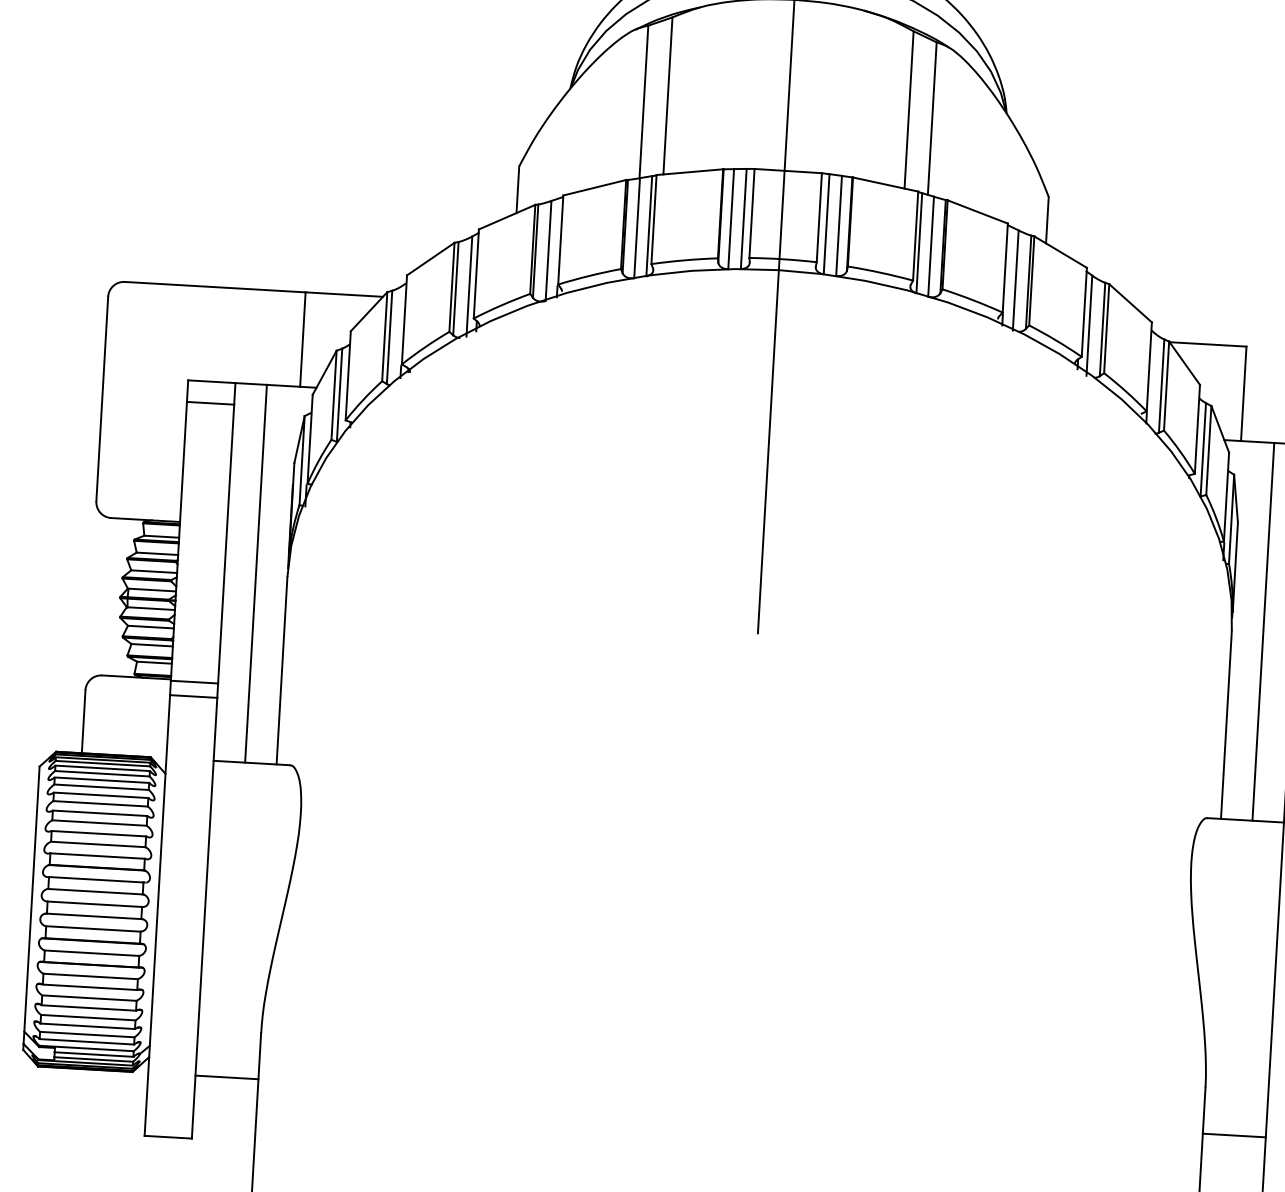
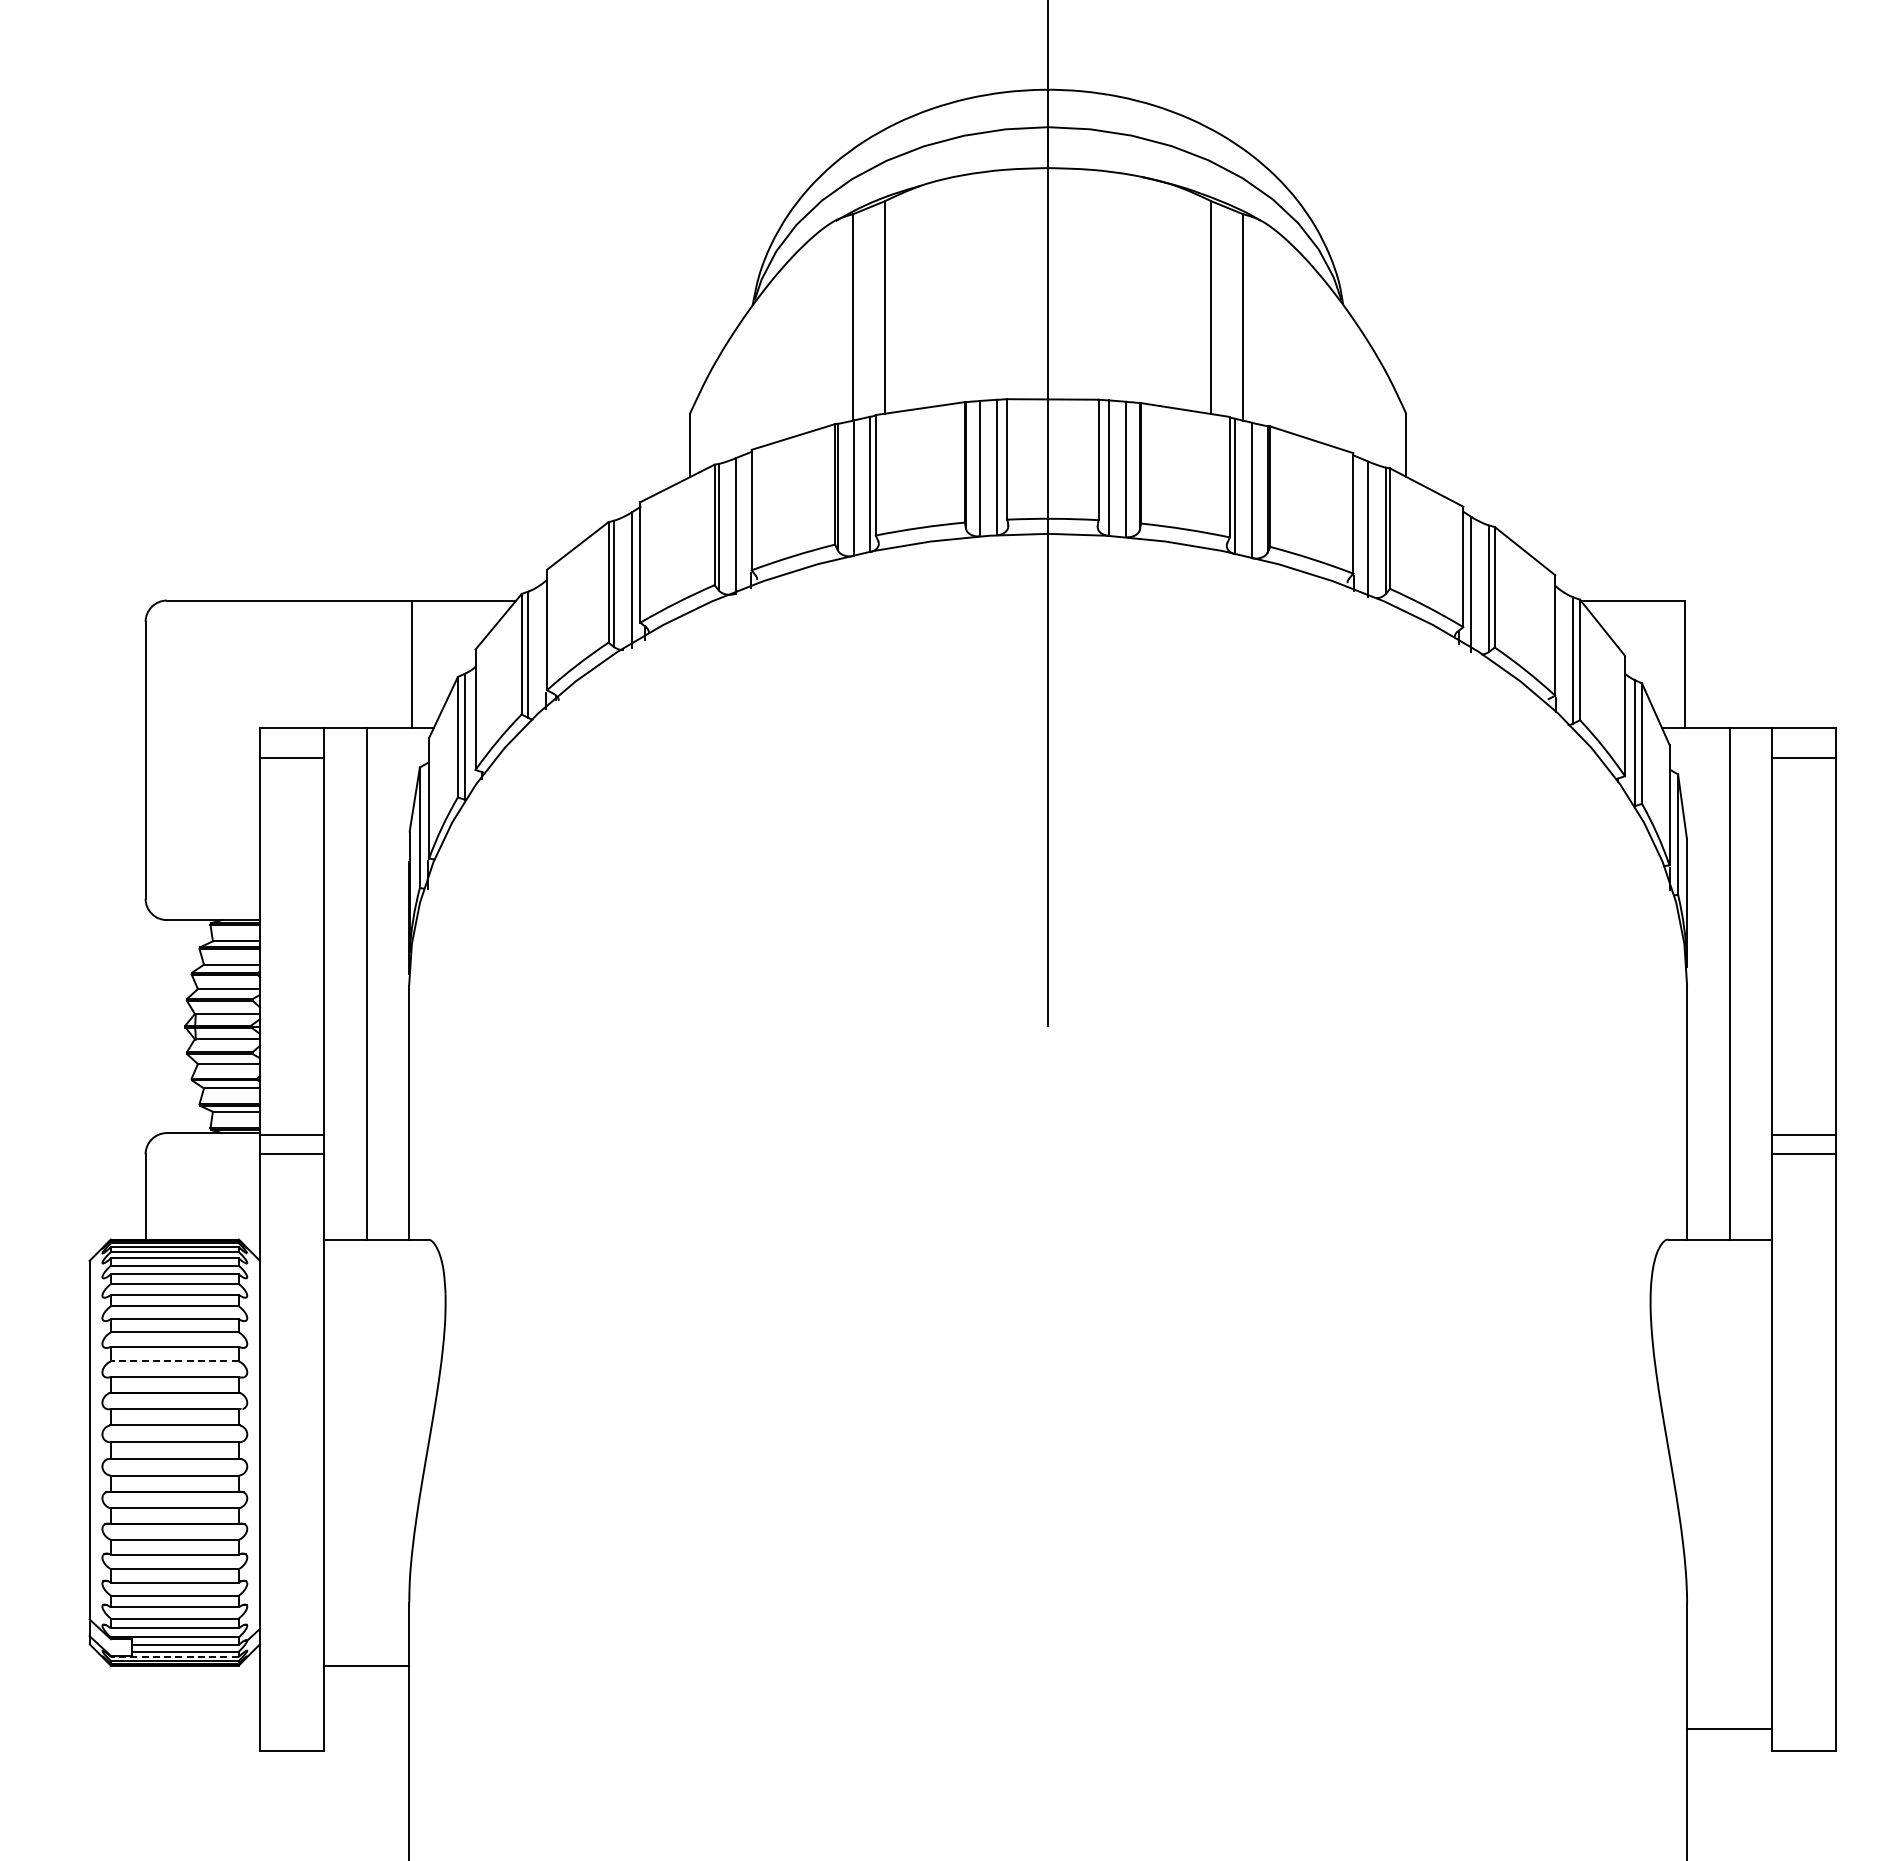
line: (98, 844) -> (174, 1361), solid -> dashed
line: (85, 1062) -> (174, 1656), solid -> dashed
line: (1234, 1135) -> (1729, 1728), moved

